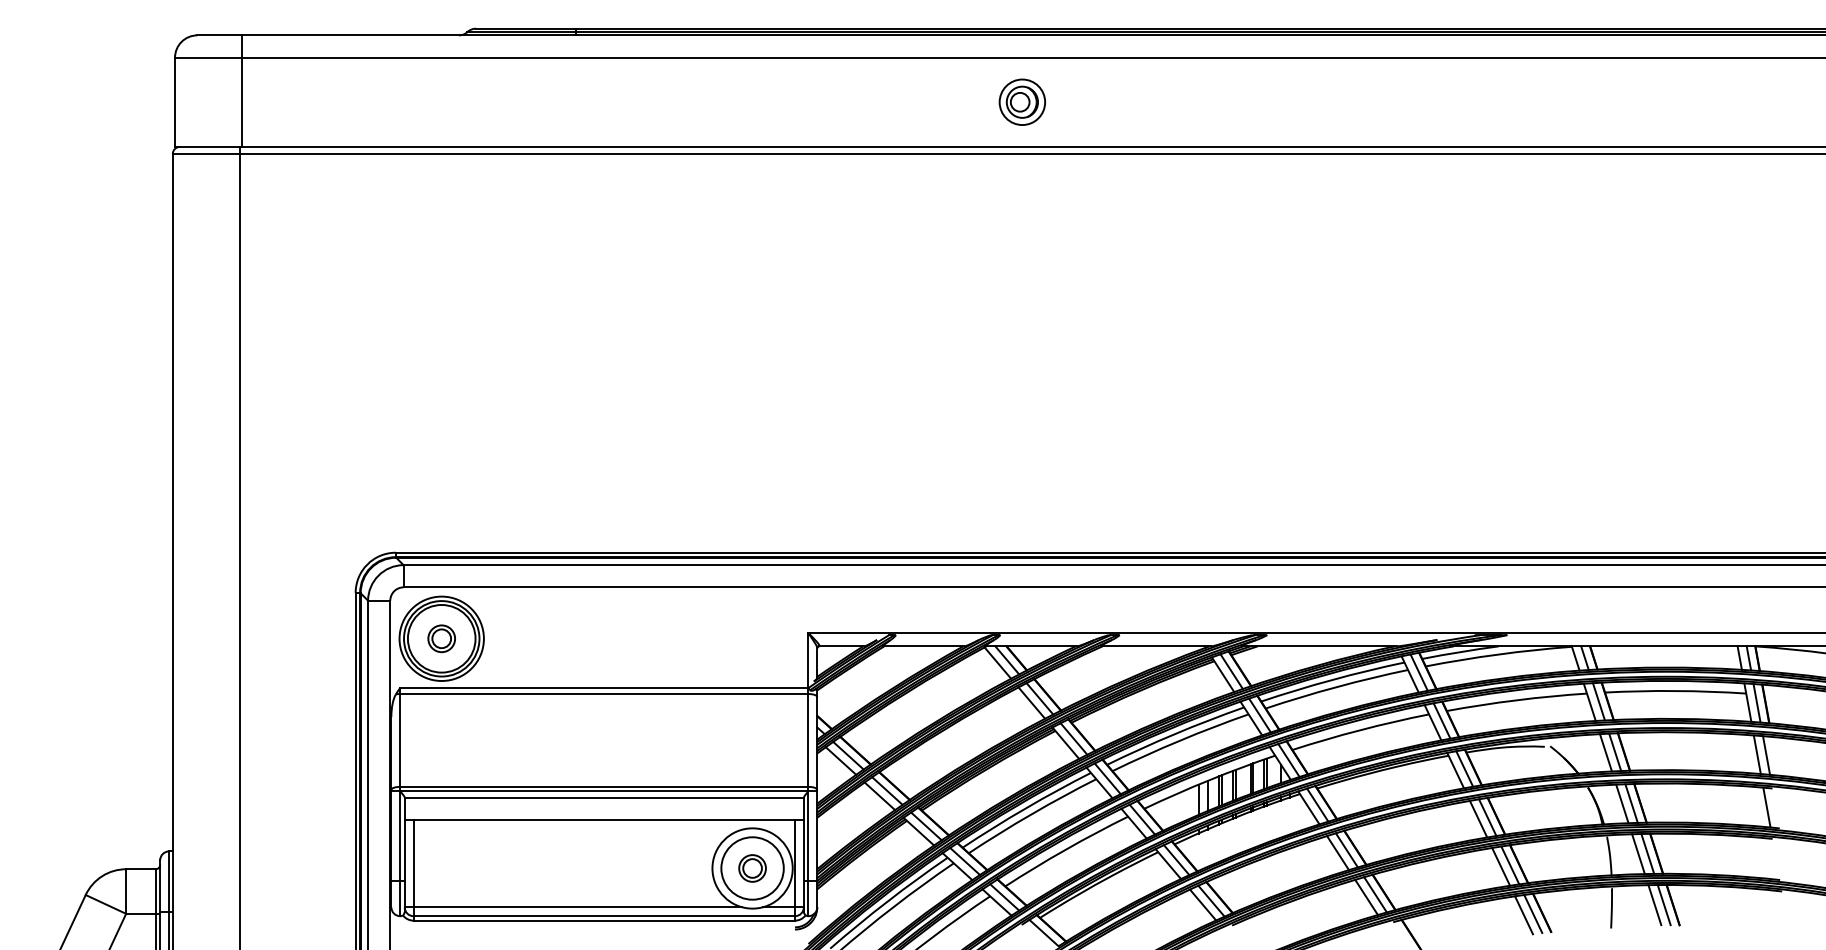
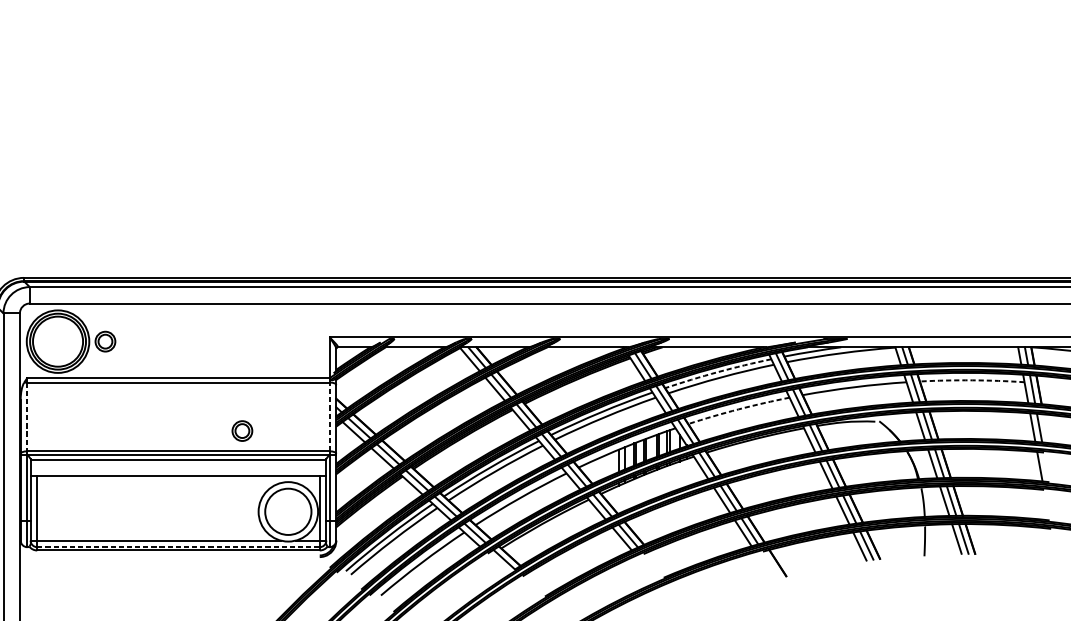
part: (441, 638) -> (105, 341), moved
arc: (1332, 679) -> (718, 371), solid -> dashed
arc: (1675, 691) -> (972, 380), solid -> dashed
arc: (1360, 730) -> (738, 409), solid -> dashed
line: (808, 739) -> (329, 416), solid -> dashed
line: (400, 740) -> (27, 417), solid -> dashed
part: (752, 868) -> (242, 431), moved
line: (604, 916) -> (178, 547), solid -> dashed

